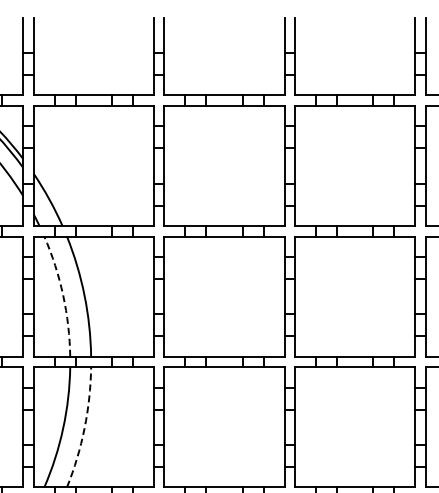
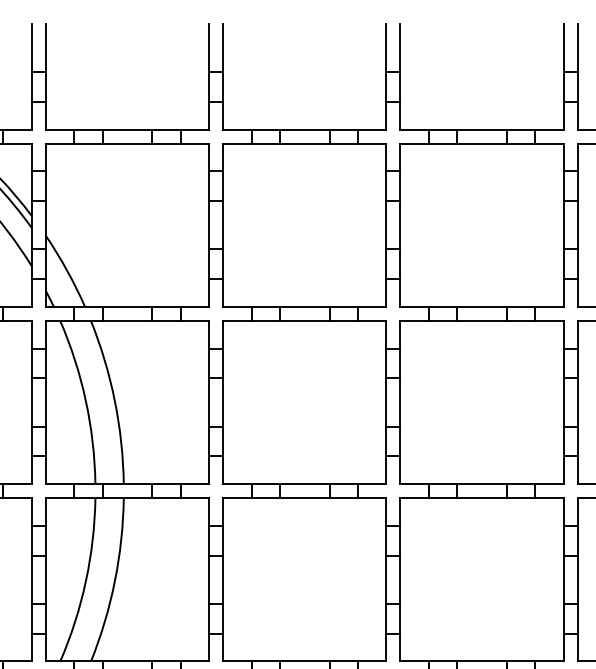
arc: (63, 295) -> (86, 401), dashed -> solid
arc: (84, 428) -> (114, 581), dashed -> solid

